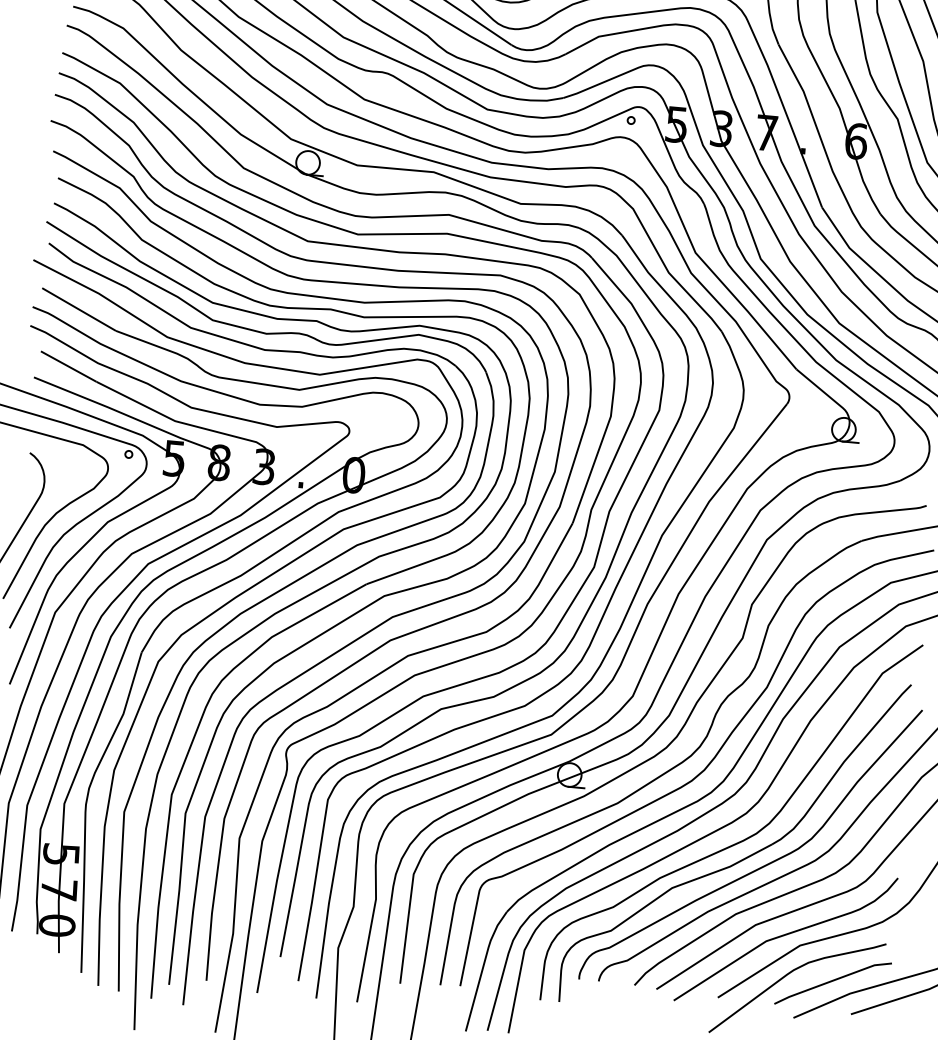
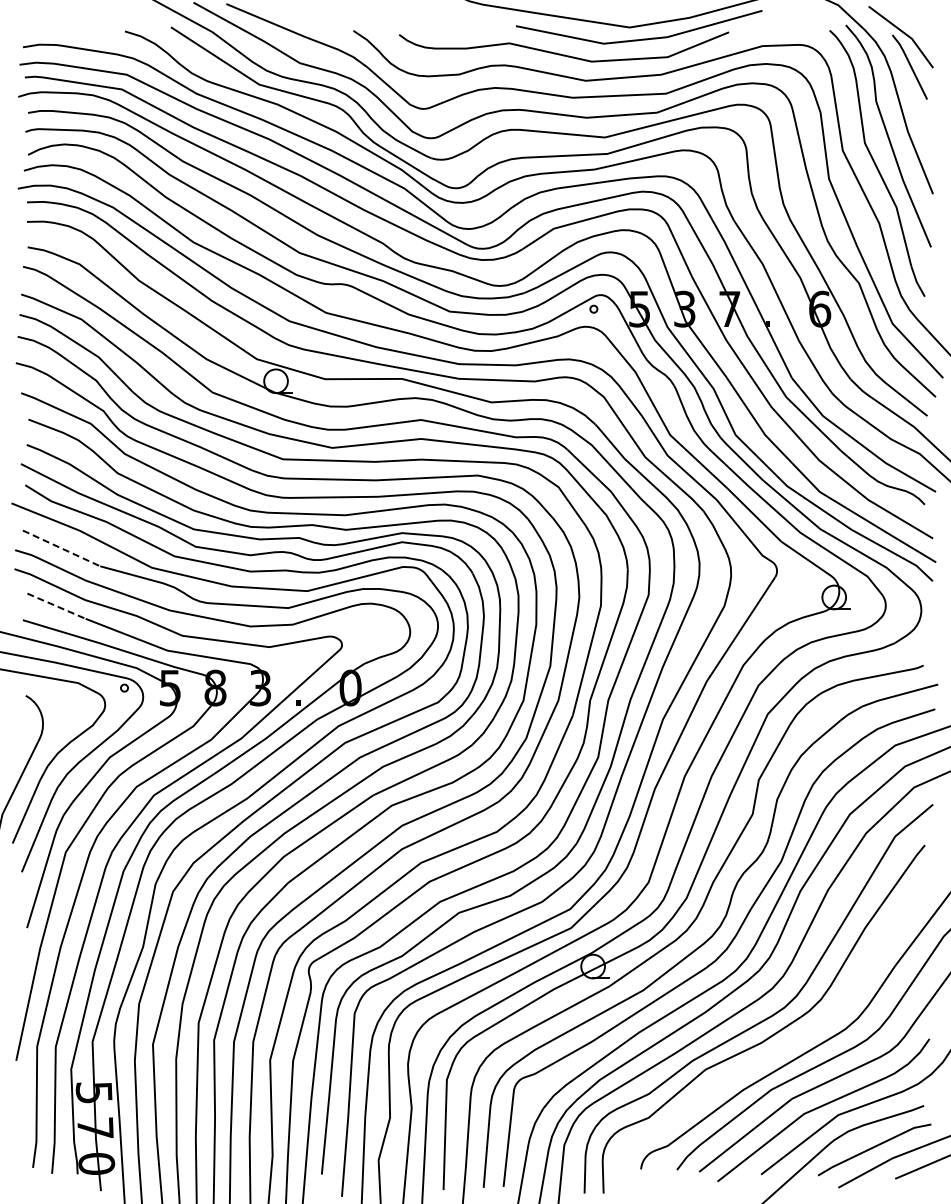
line: (79, 309) -> (61, 548), solid -> dashed
line: (68, 366) -> (56, 606), solid -> dashed
curve: (760, 866) -> (791, 1040), removed

